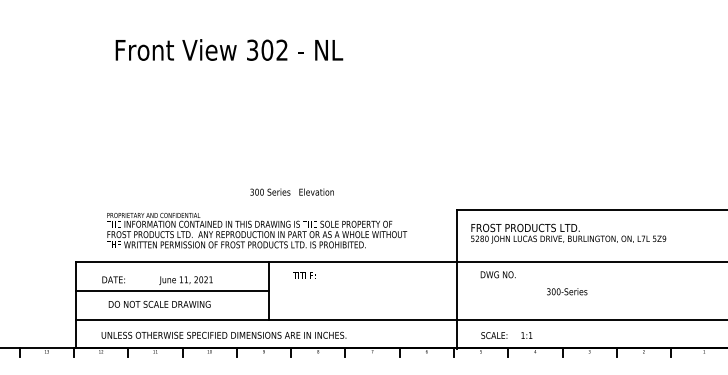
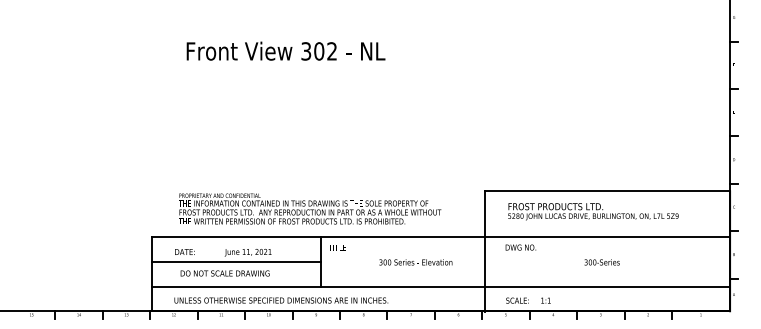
text: (291, 192) -> (415, 262), moved
text: (568, 233) -> (593, 211), moved
text: (303, 275) -> (337, 247), moved
text: (566, 291) -> (601, 262), moved

